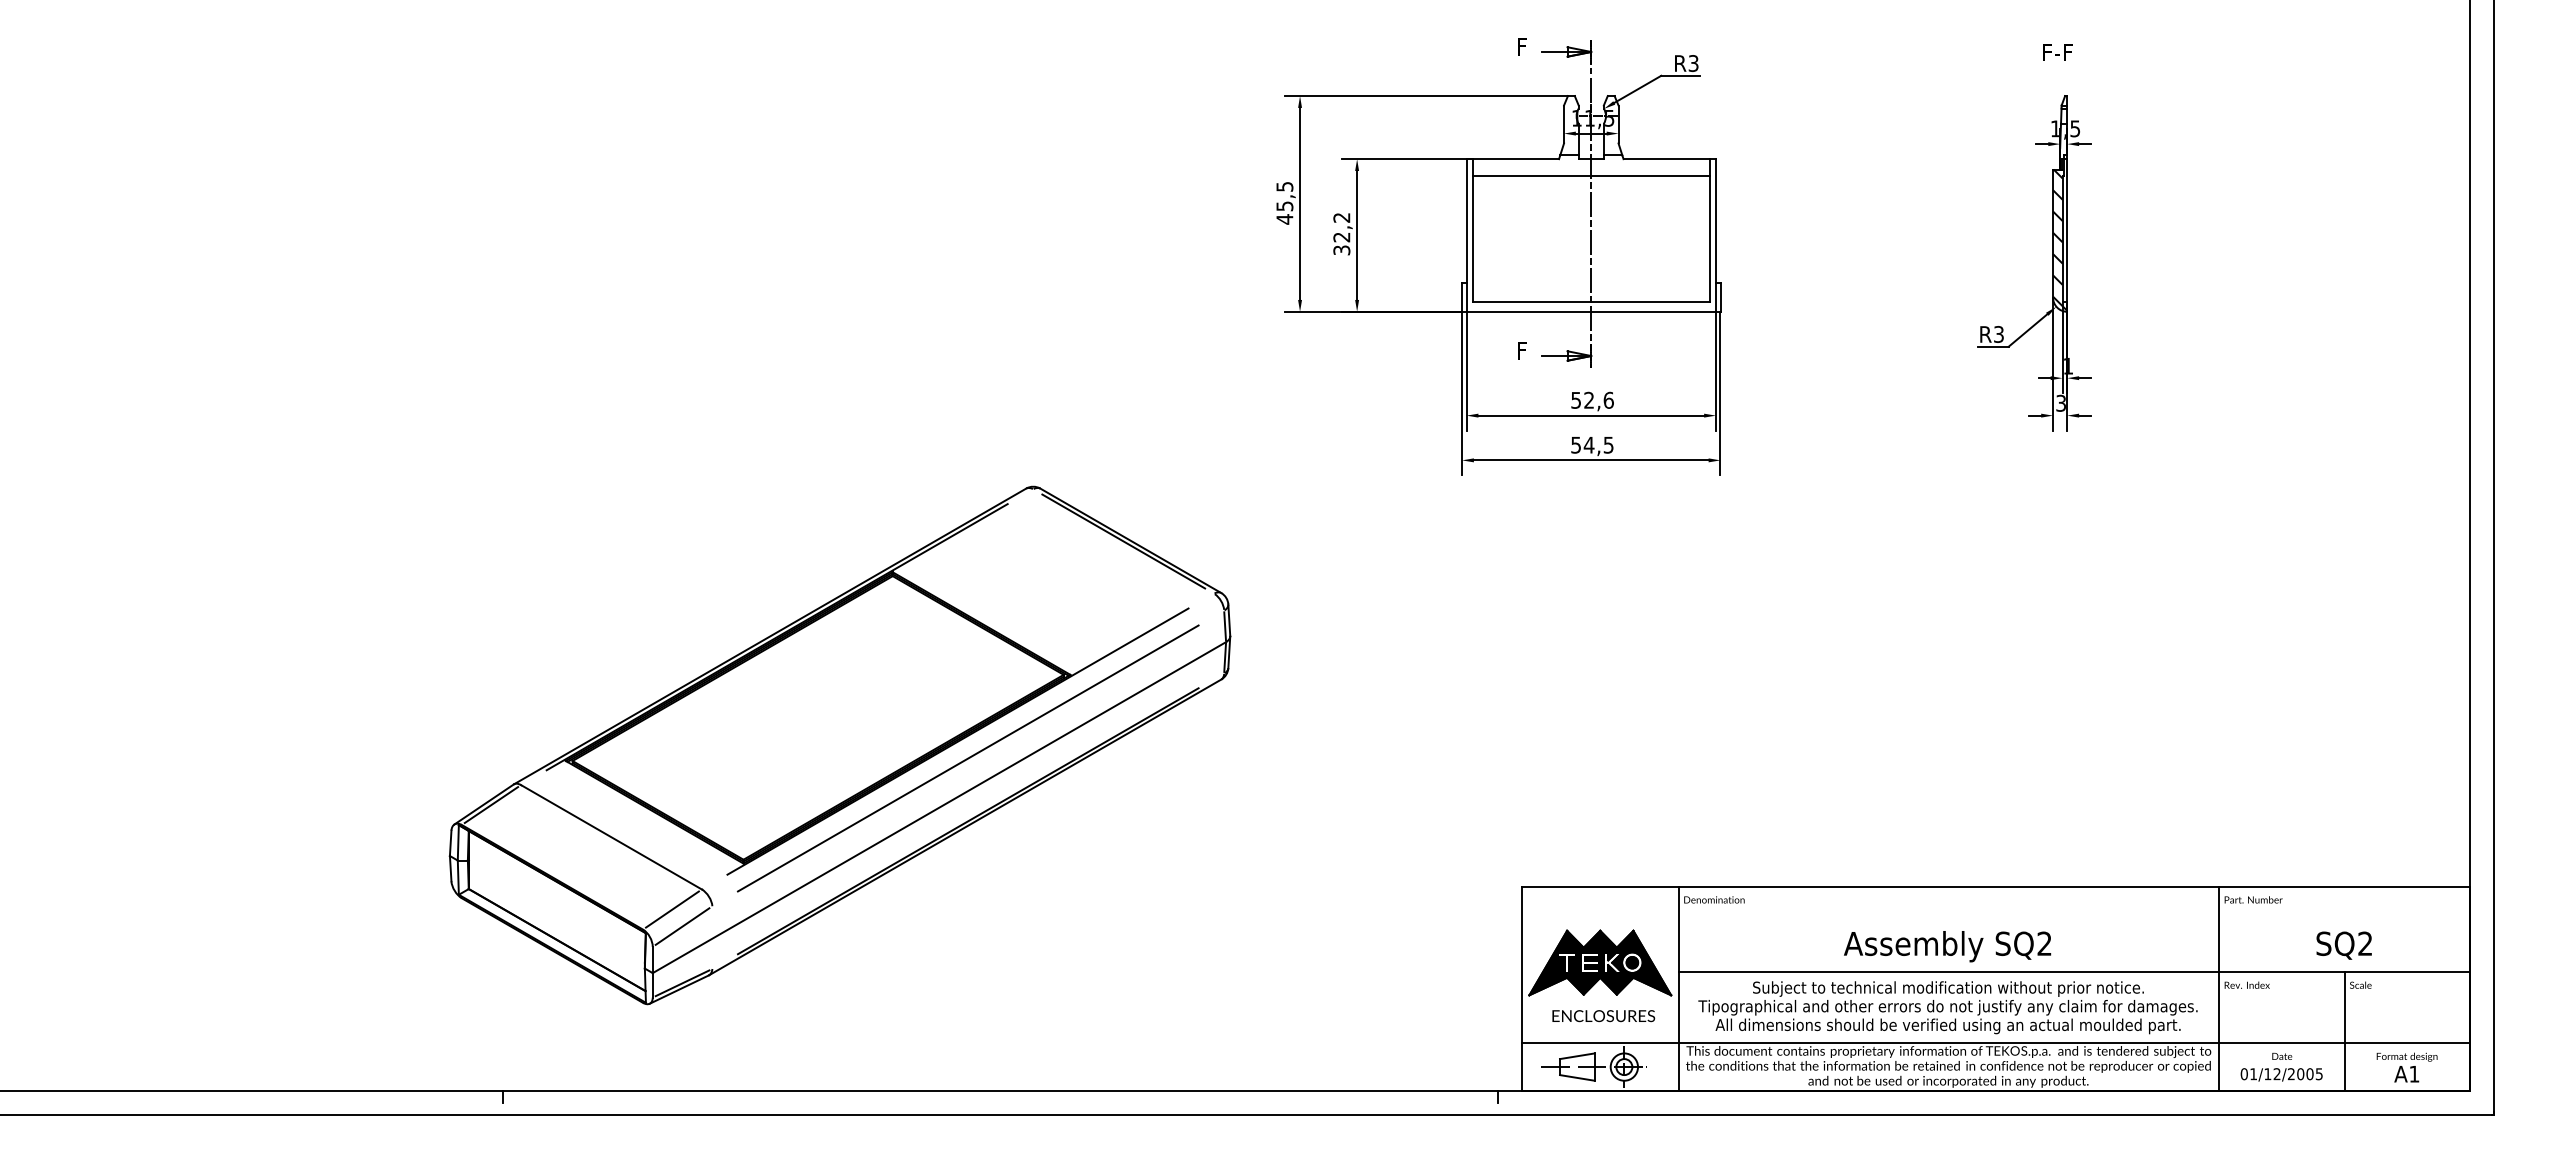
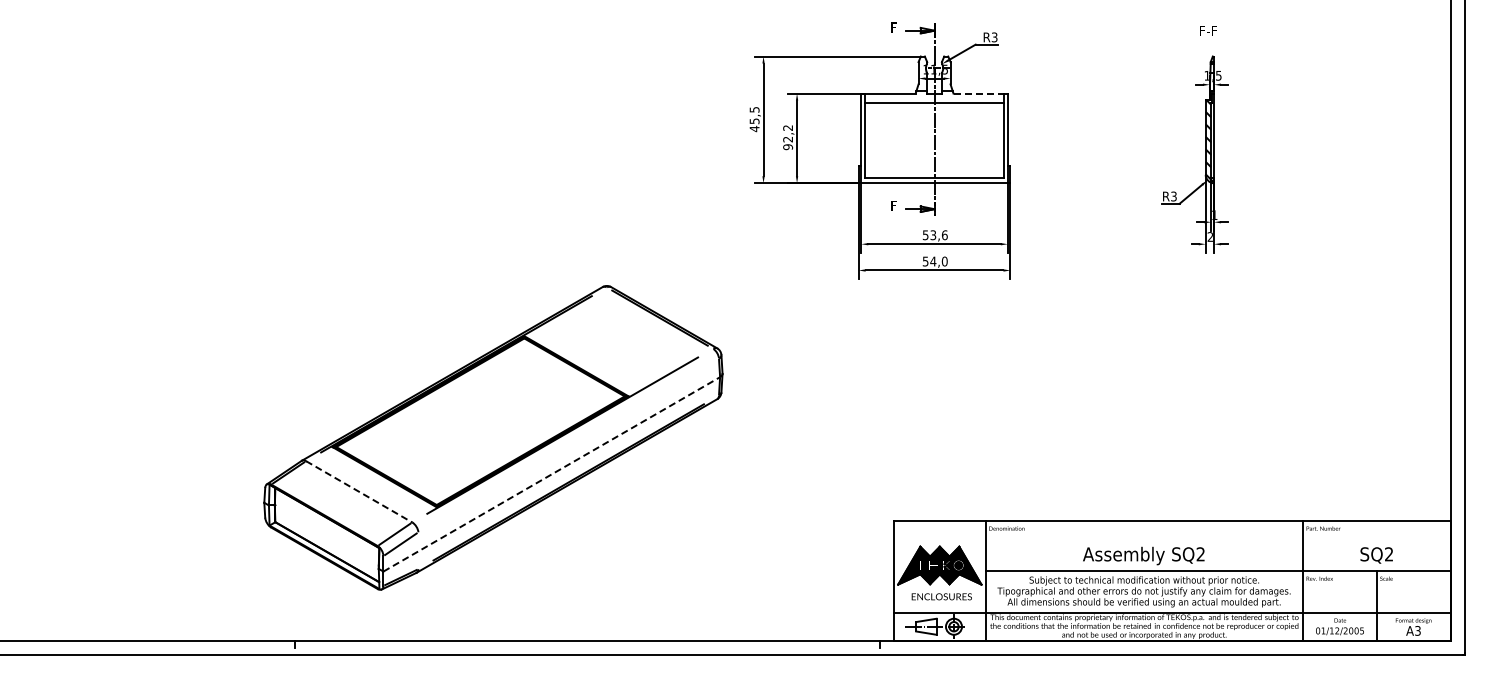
line: (1667, 158) -> (979, 93), solid -> dashed
text: (1340, 250) -> (787, 147), 32,2 -> 92,2
text: (1589, 400) -> (933, 235), 52,6 -> 53,6
text: (2059, 402) -> (1209, 236), 3 -> 2
text: (1608, 445) -> (944, 261), 54,5 -> 54,0
line: (967, 758) -> (568, 445), removed
line: (940, 807) -> (552, 474), solid -> dashed
line: (612, 838) -> (359, 492), solid -> dashed
text: (2413, 1073) -> (1417, 630), A1 -> A3

